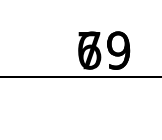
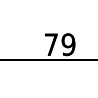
text: (89, 50) -> (51, 44), 69 -> 79

